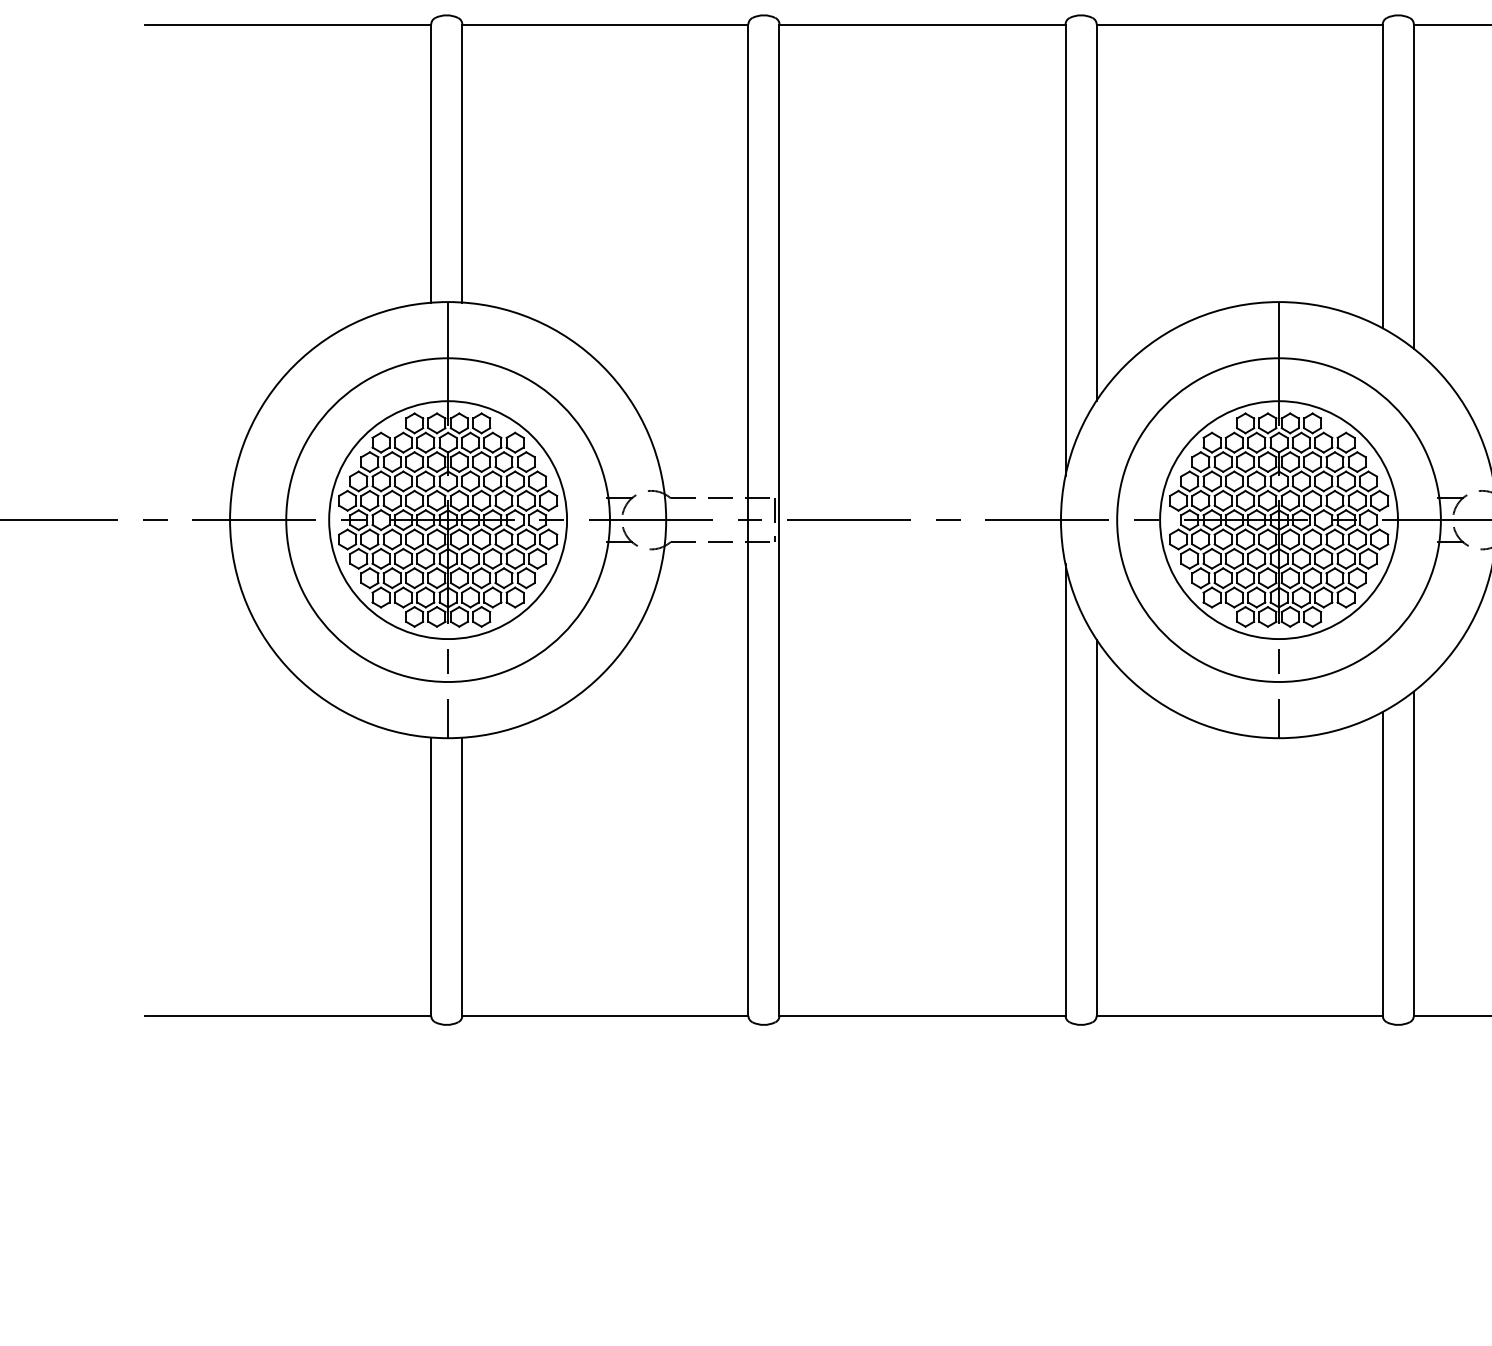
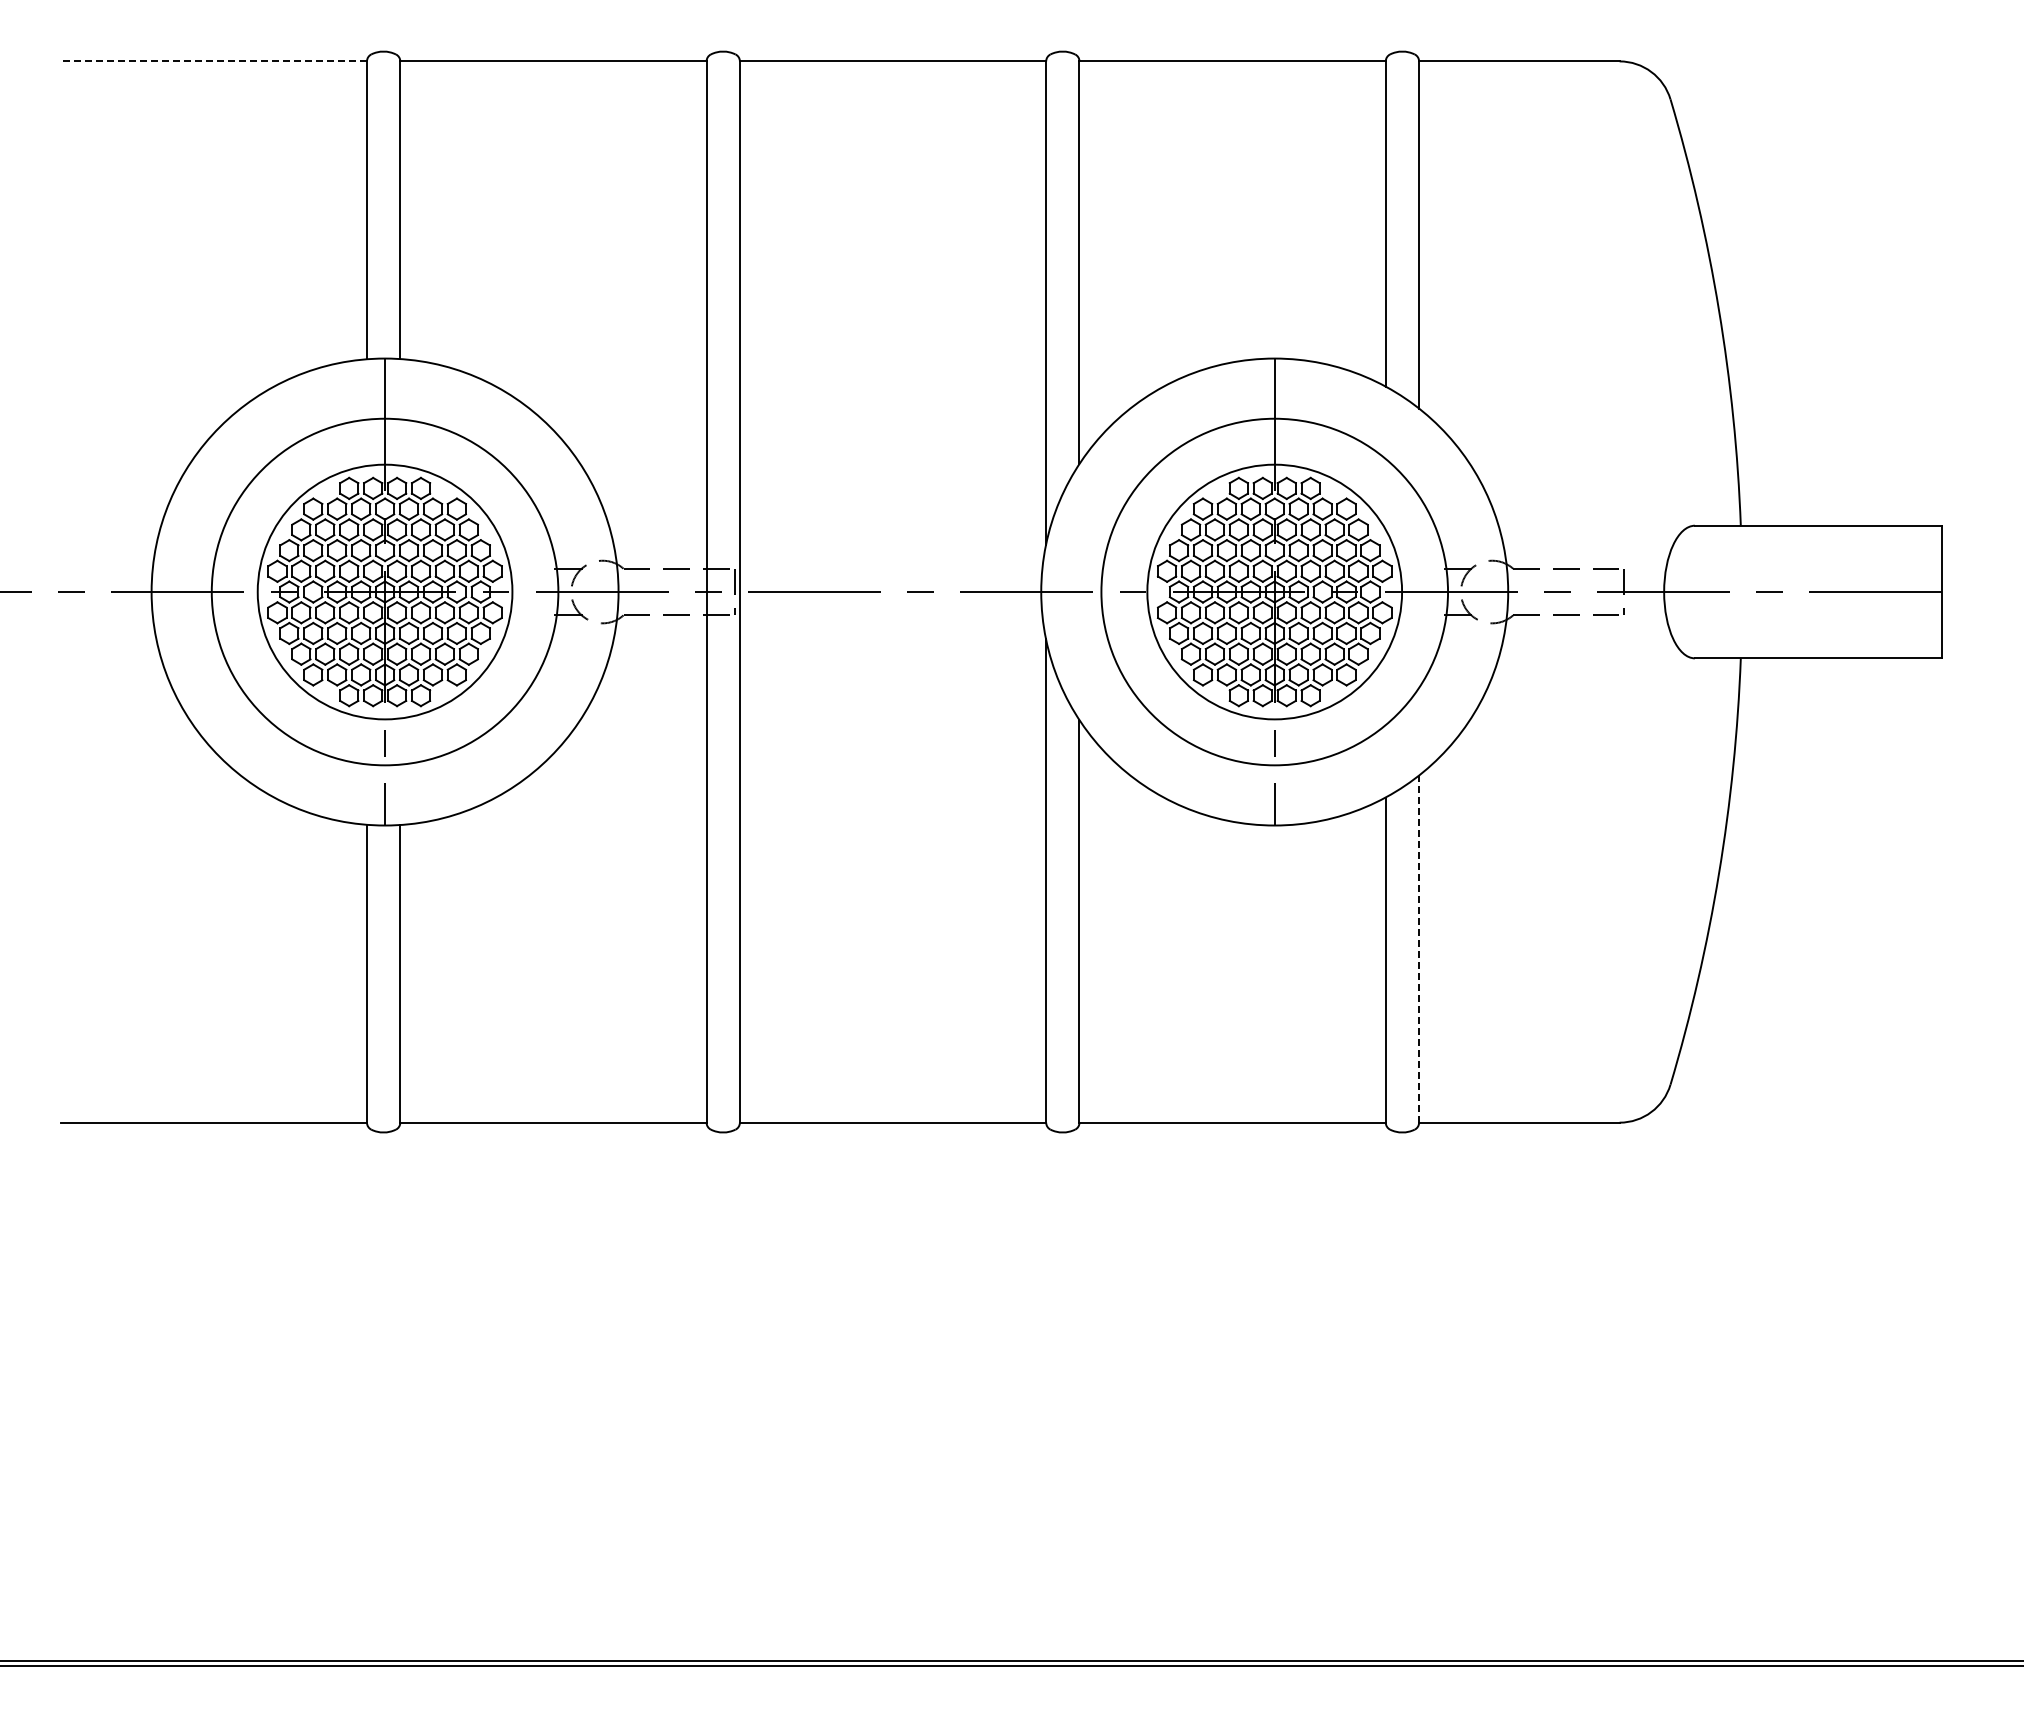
line: (287, 24) -> (213, 61), solid -> dashed
line: (1414, 853) -> (1419, 949), solid -> dashed

